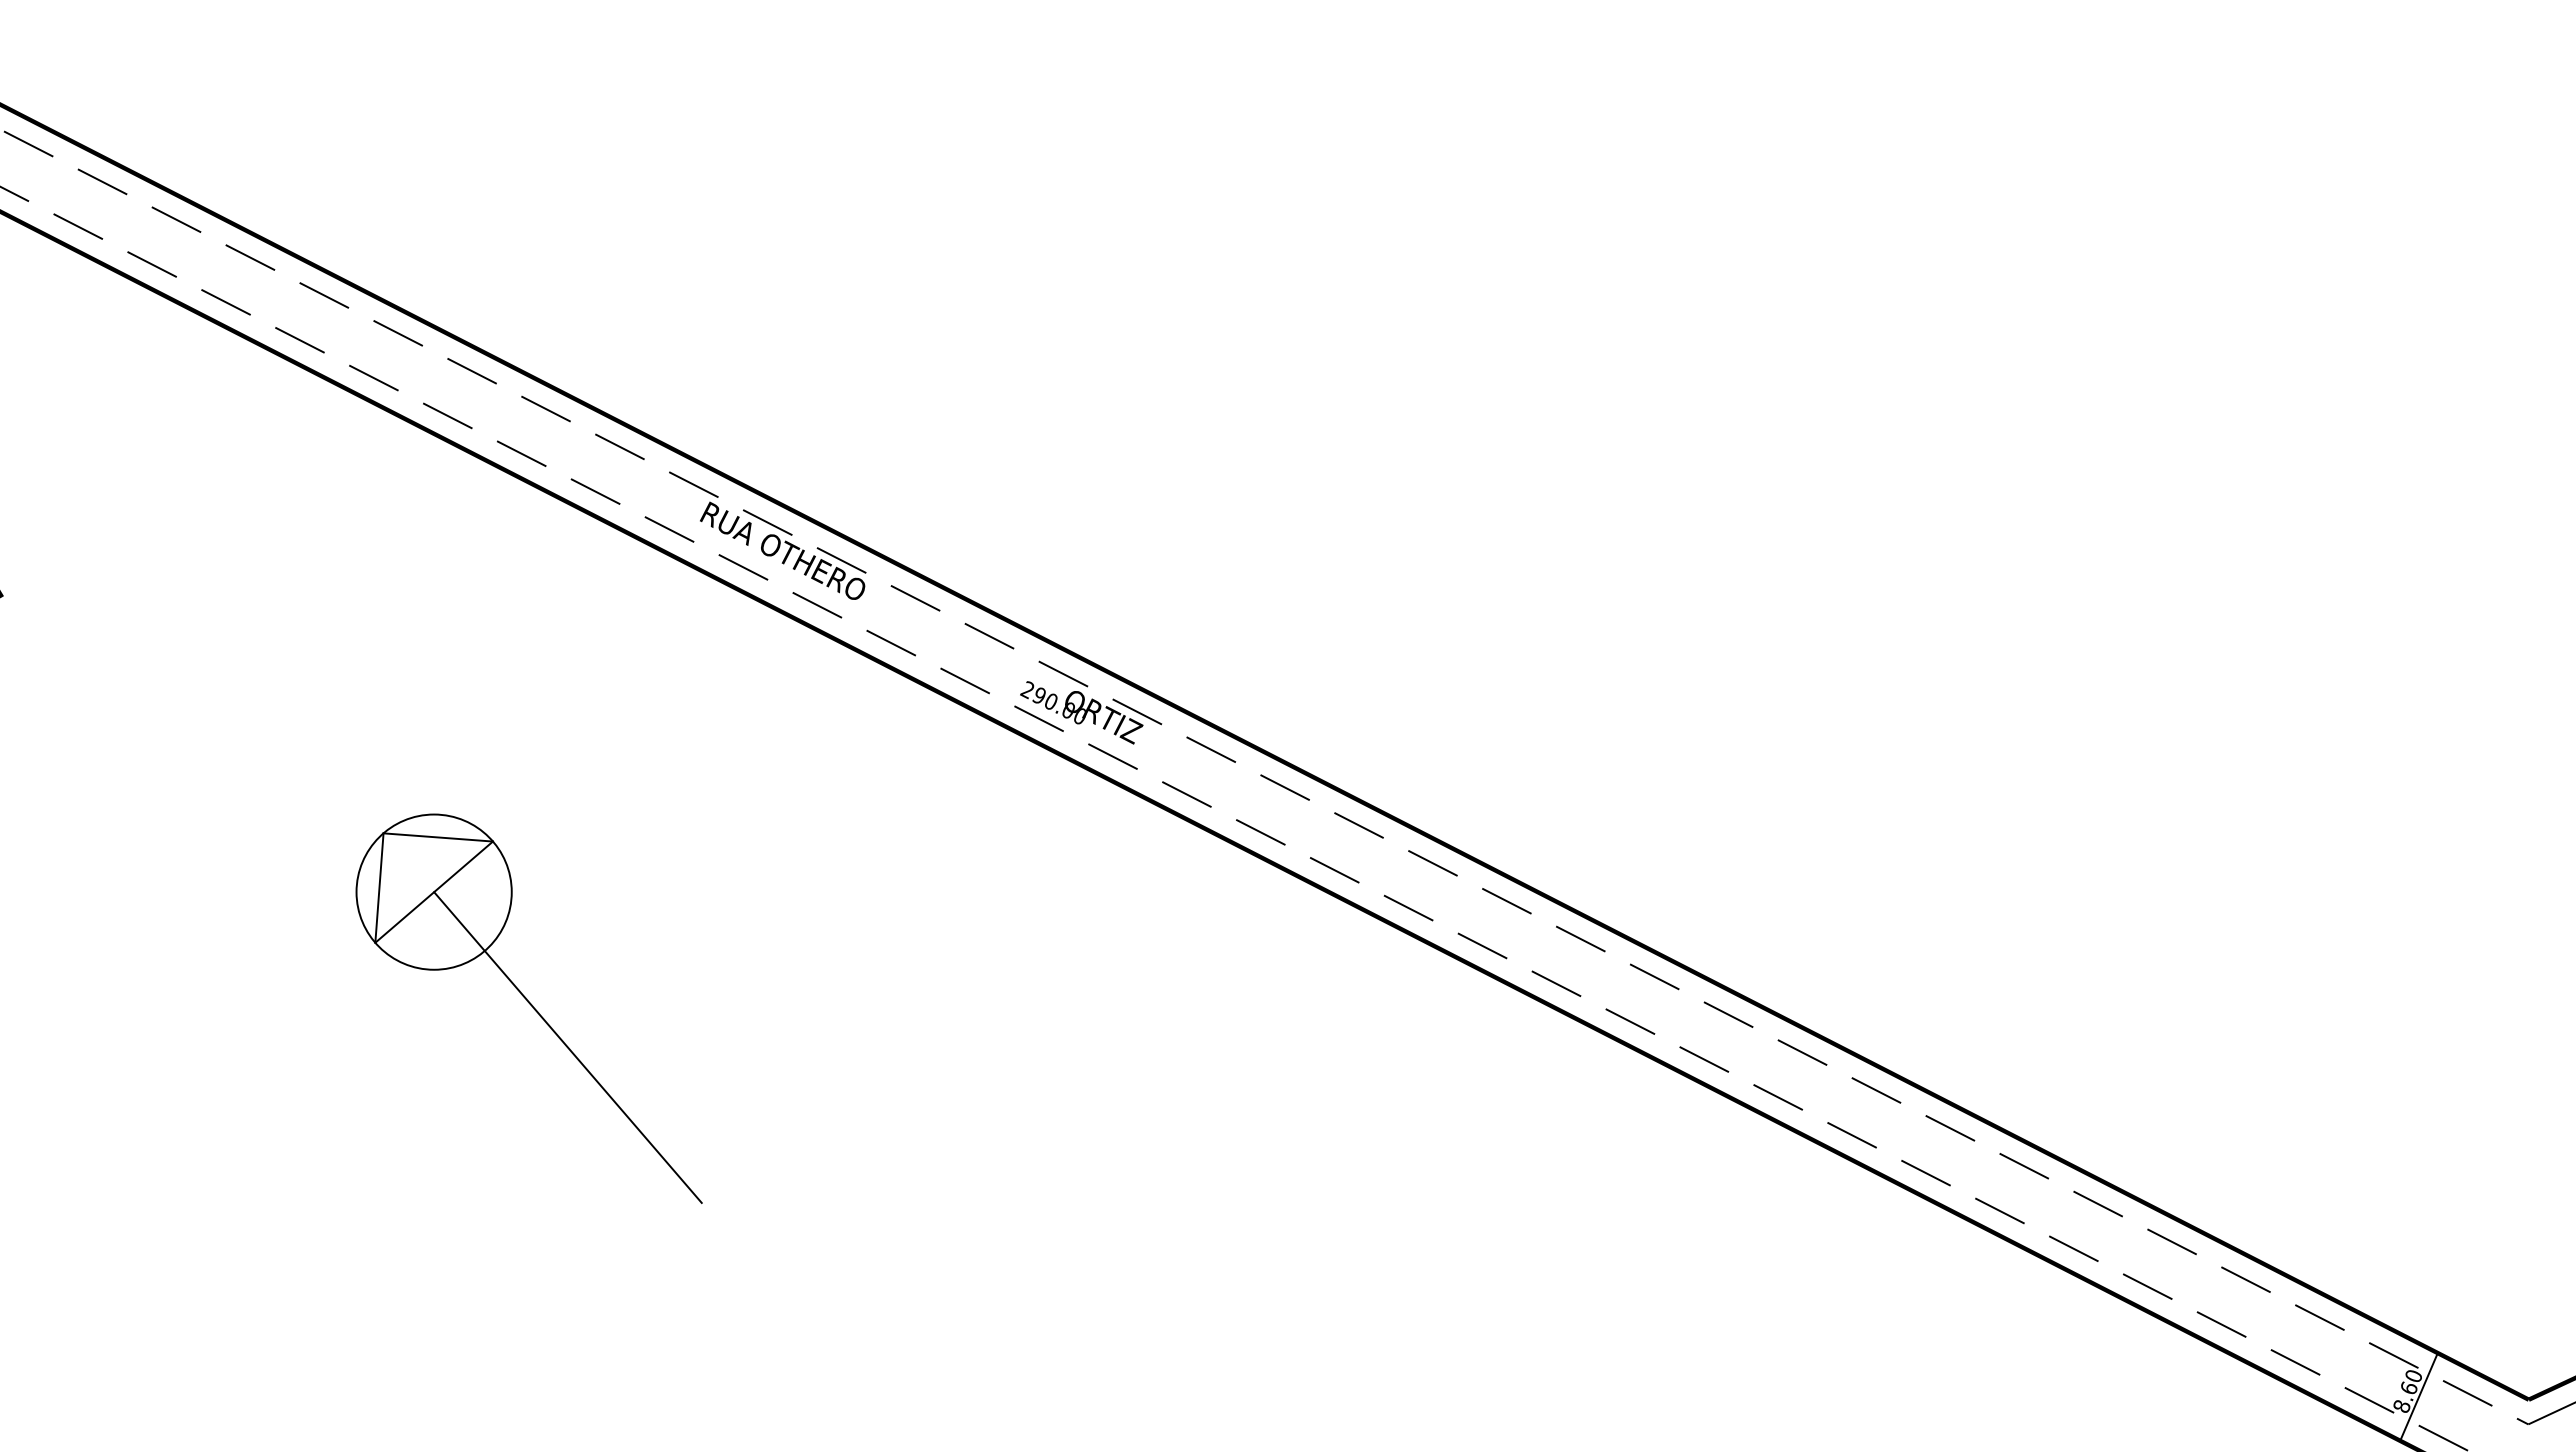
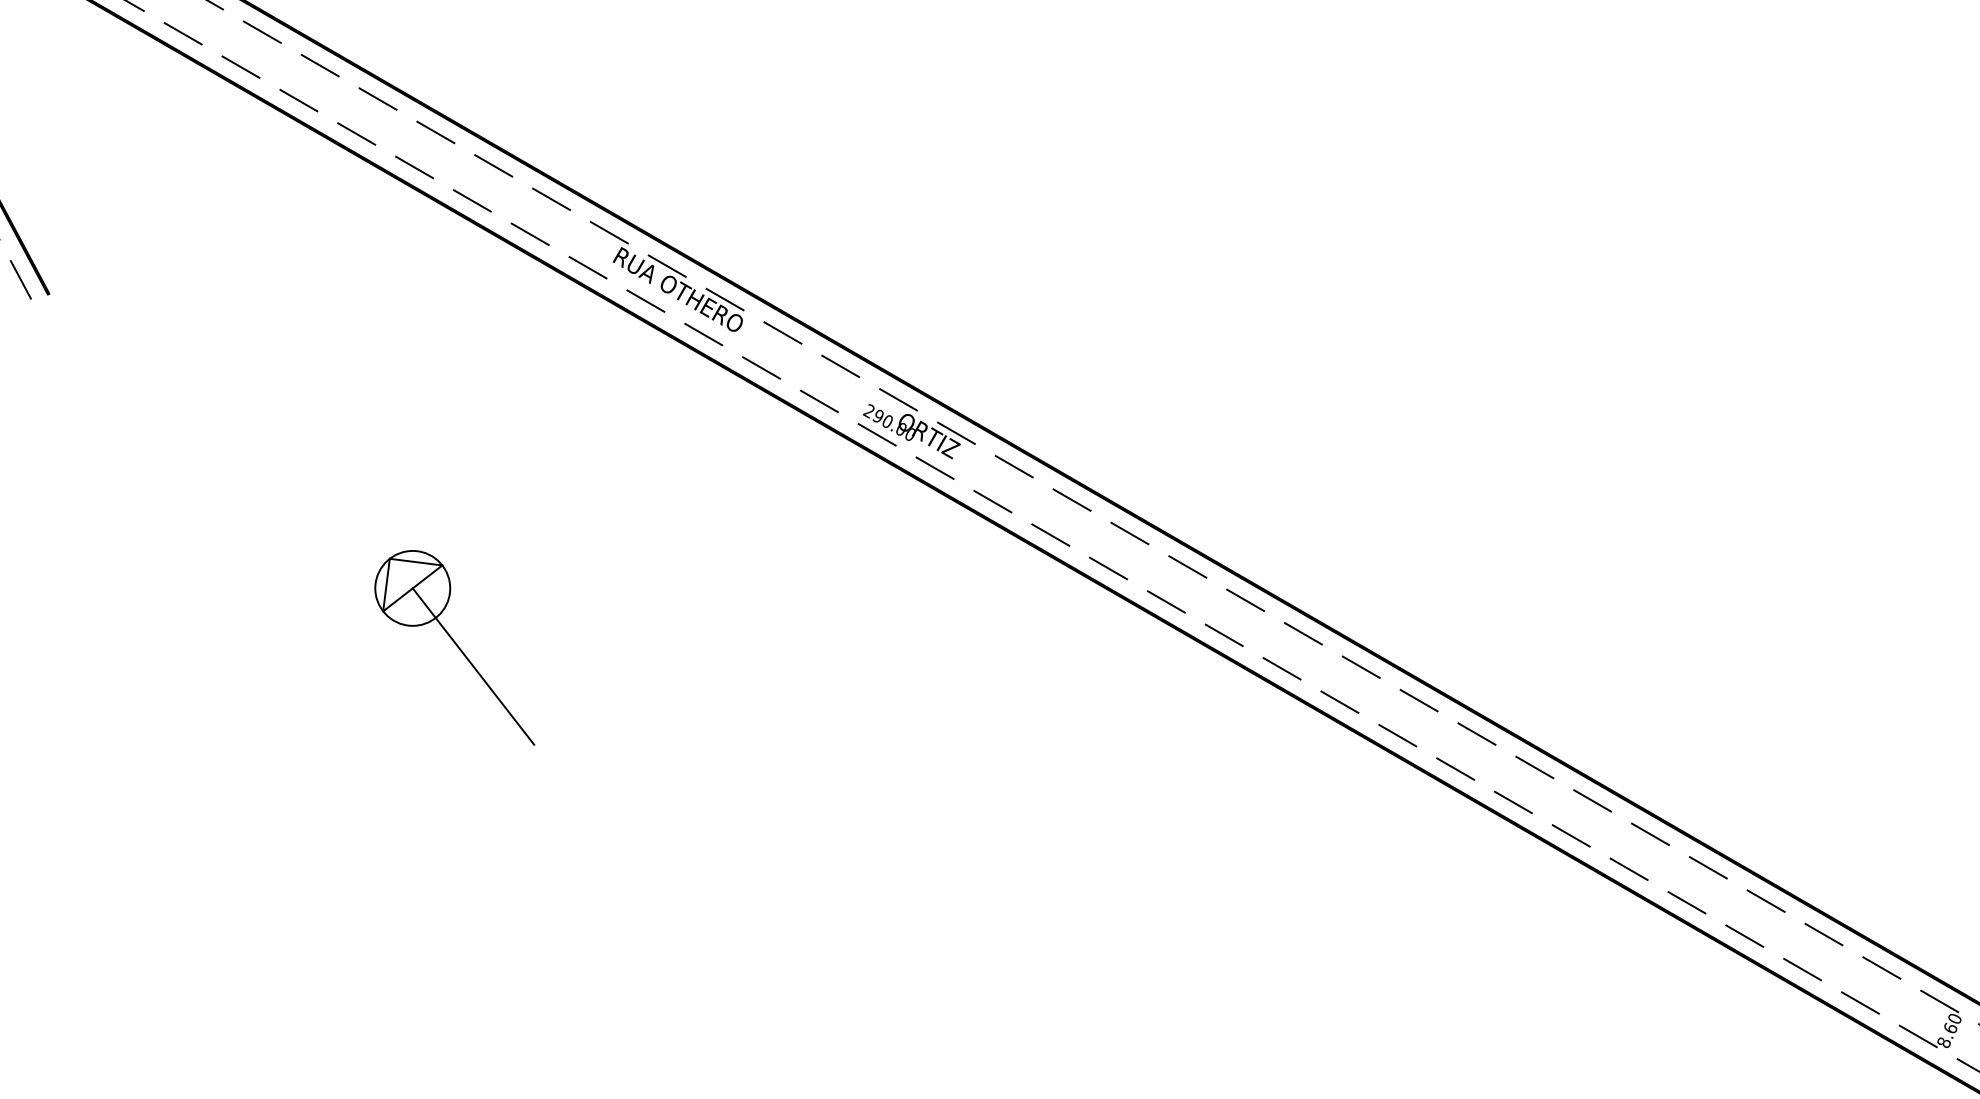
part: (528, 1008) -> (455, 646), size x0.6
line: (2418, 1396) -> (1957, 1035), removed

